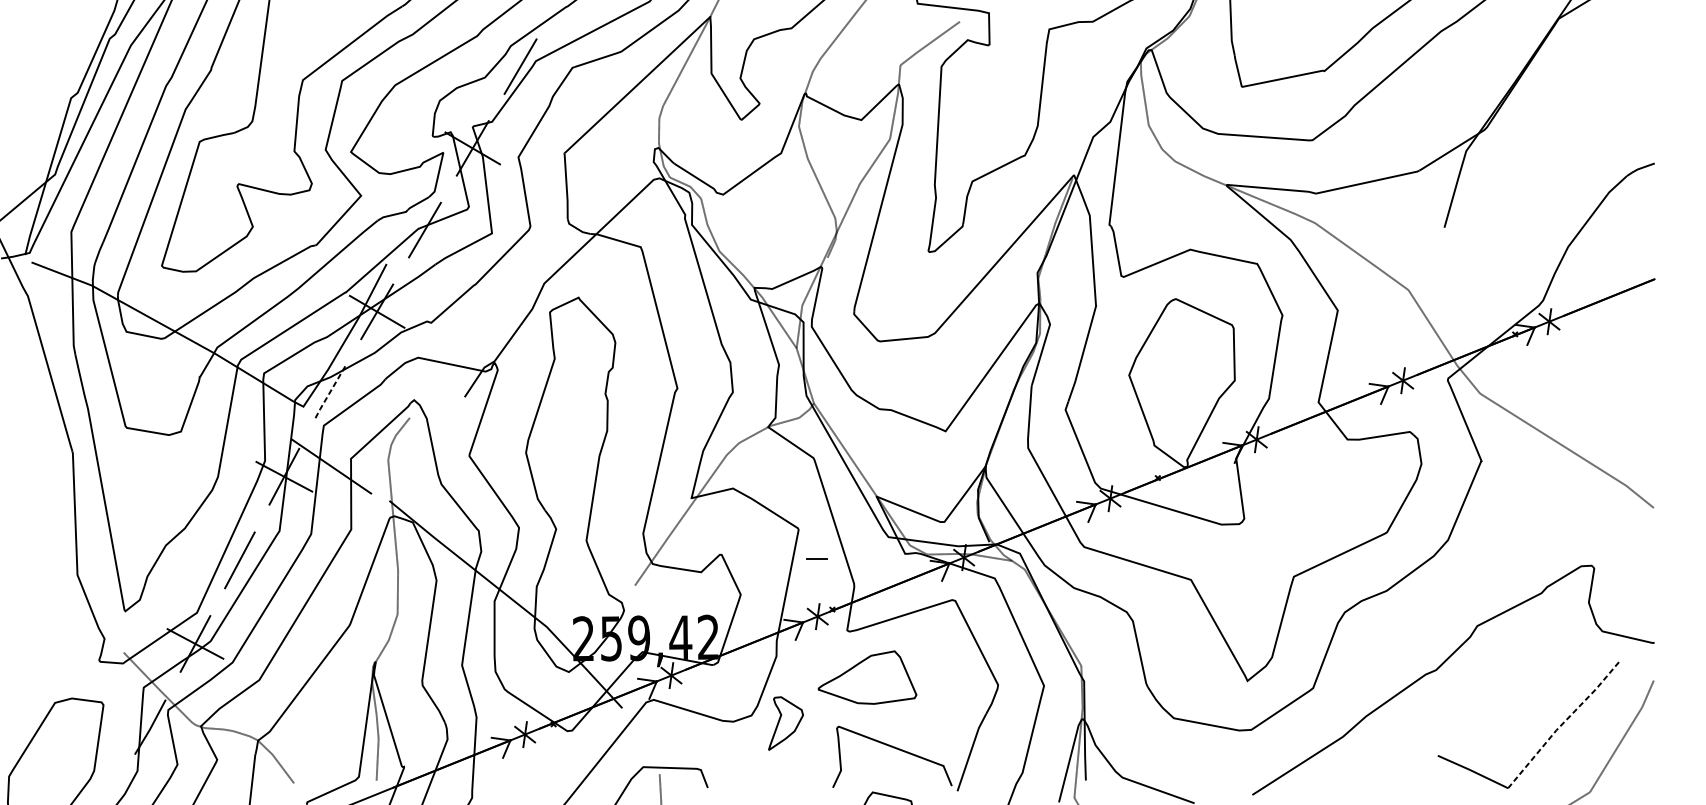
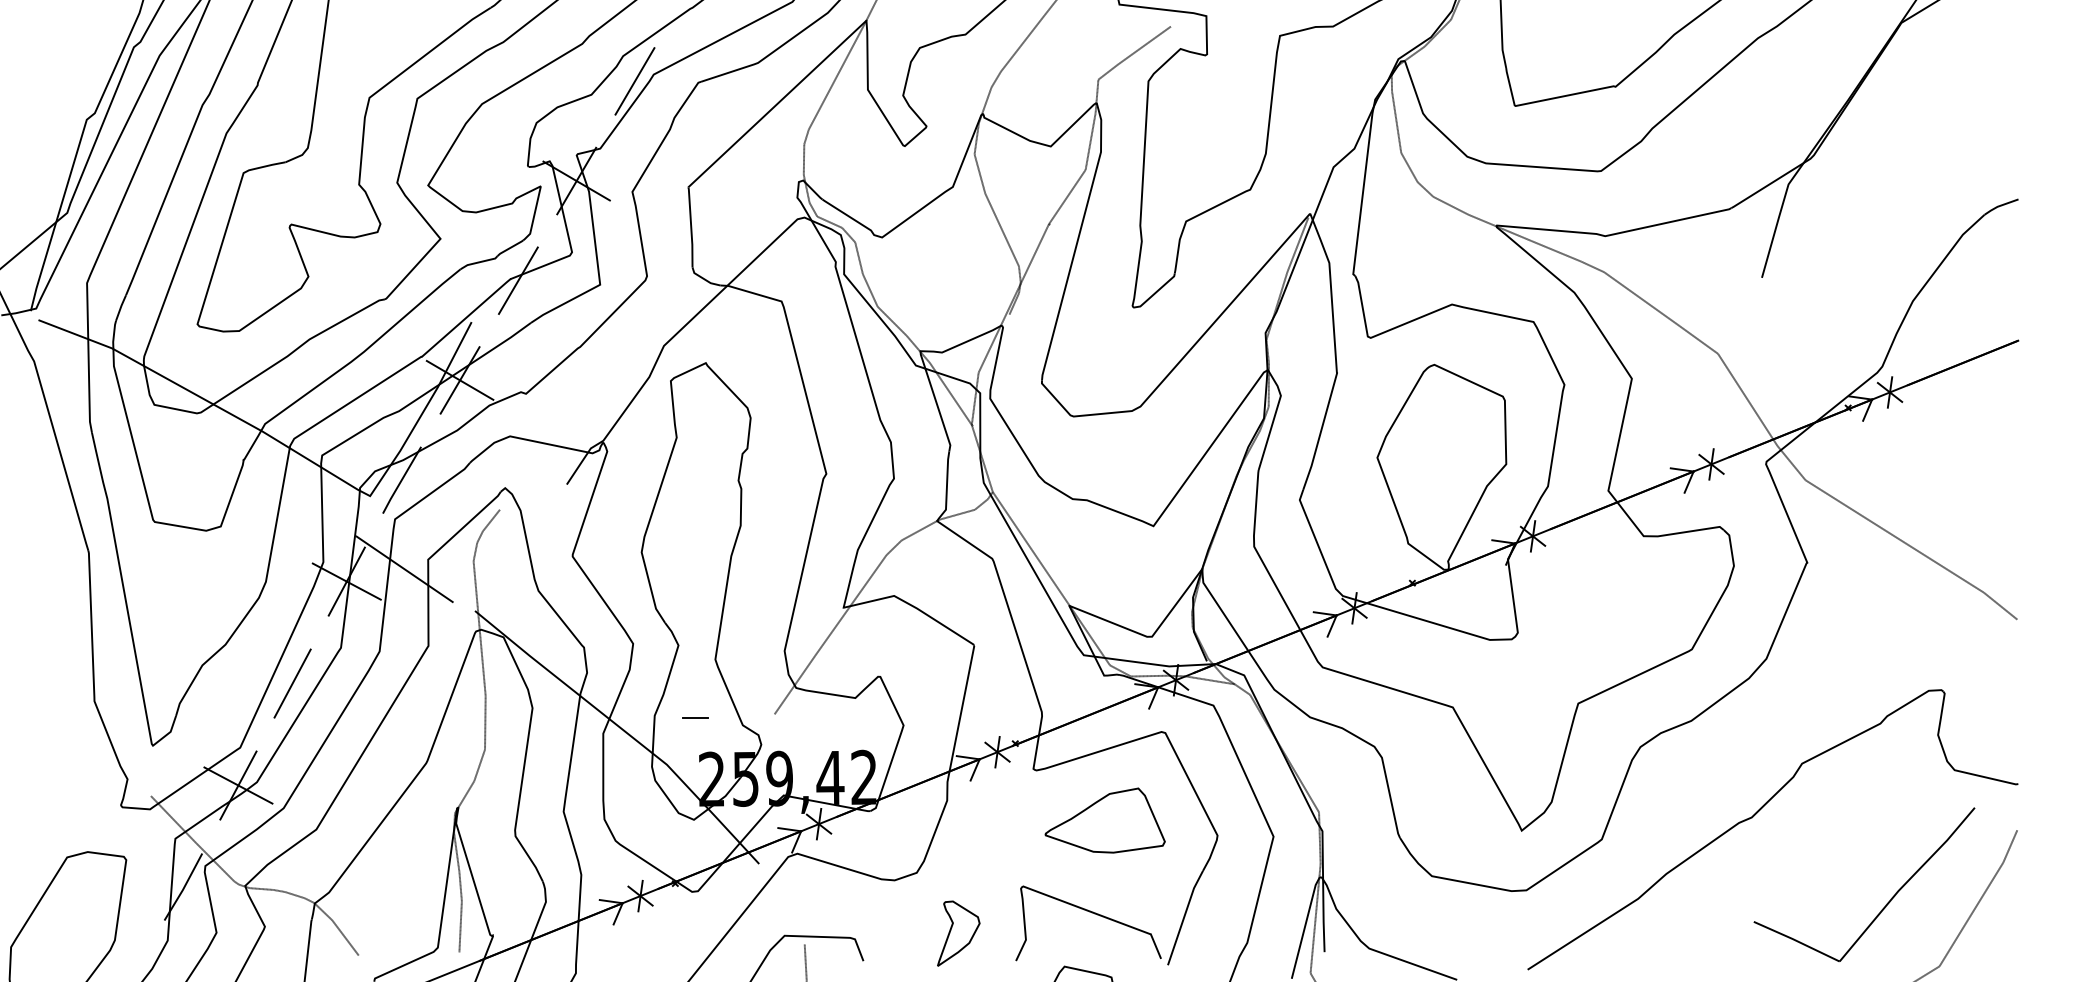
line: (329, 394) -> (401, 481), dashed -> solid
line: (816, 558) -> (695, 717), moved
part: (866, 677) -> (1104, 820), moved
part: (785, 723) -> (958, 933), moved
line: (1562, 724) -> (1906, 883), dashed -> solid

